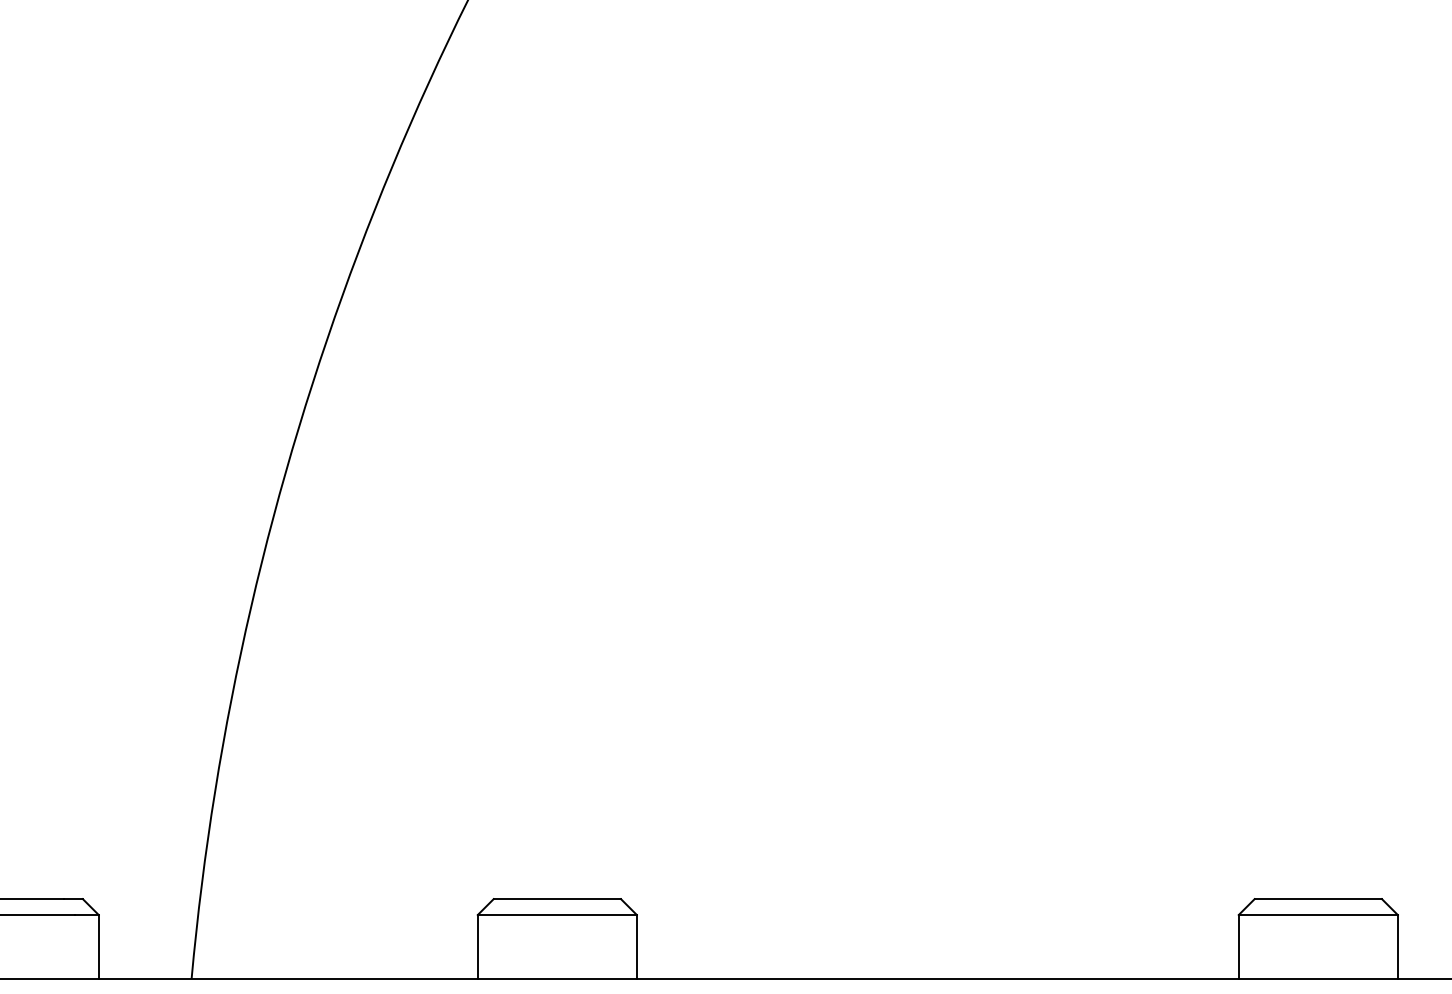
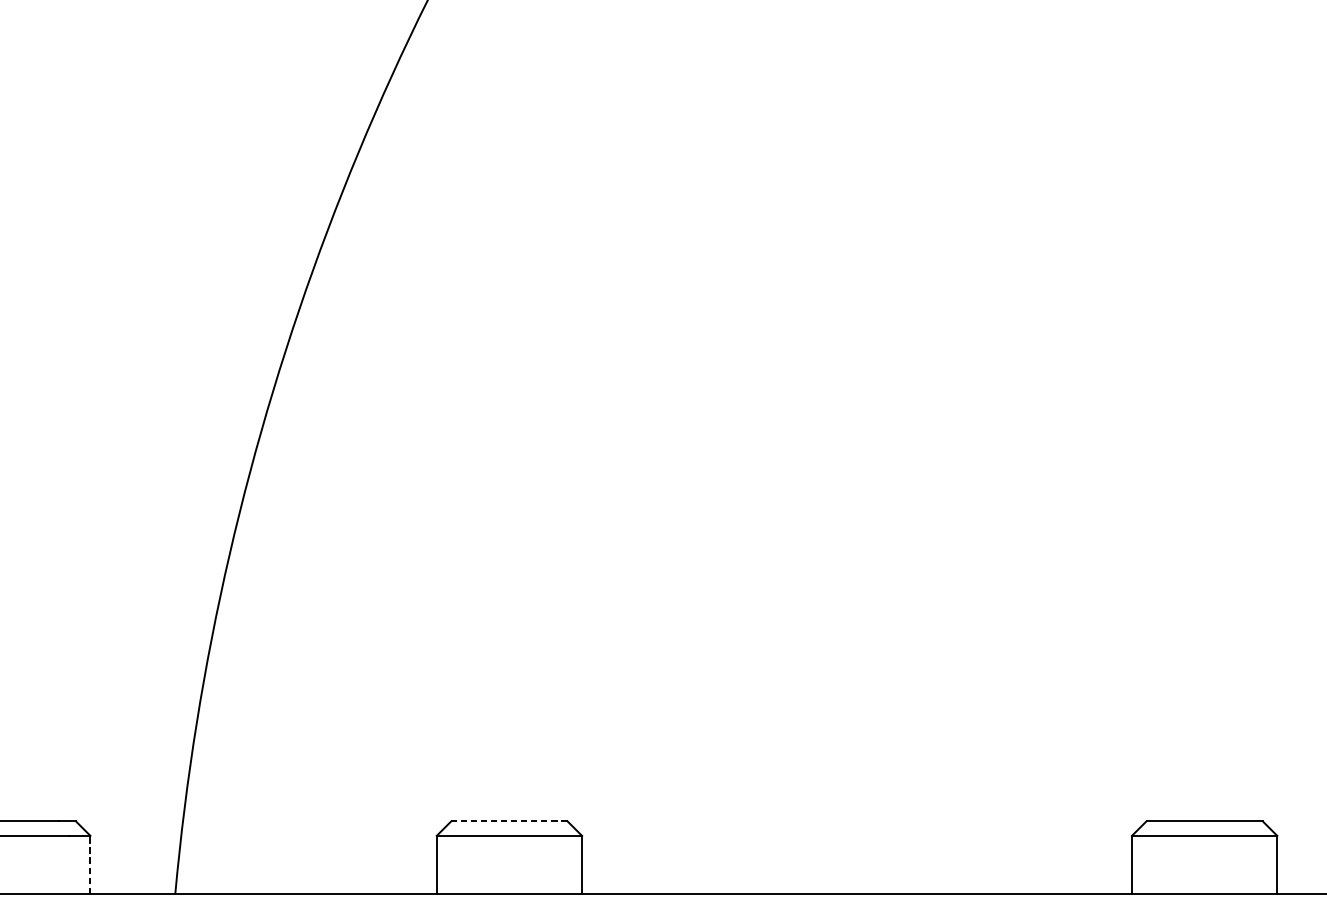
line: (557, 899) -> (509, 821), solid -> dashed
line: (98, 946) -> (90, 864), solid -> dashed

